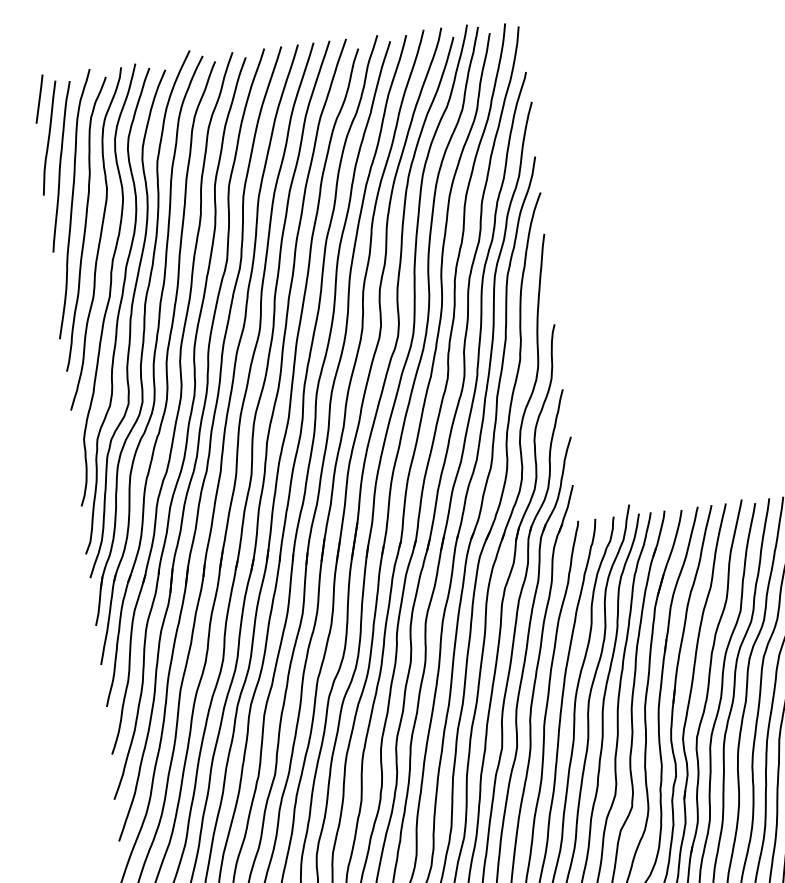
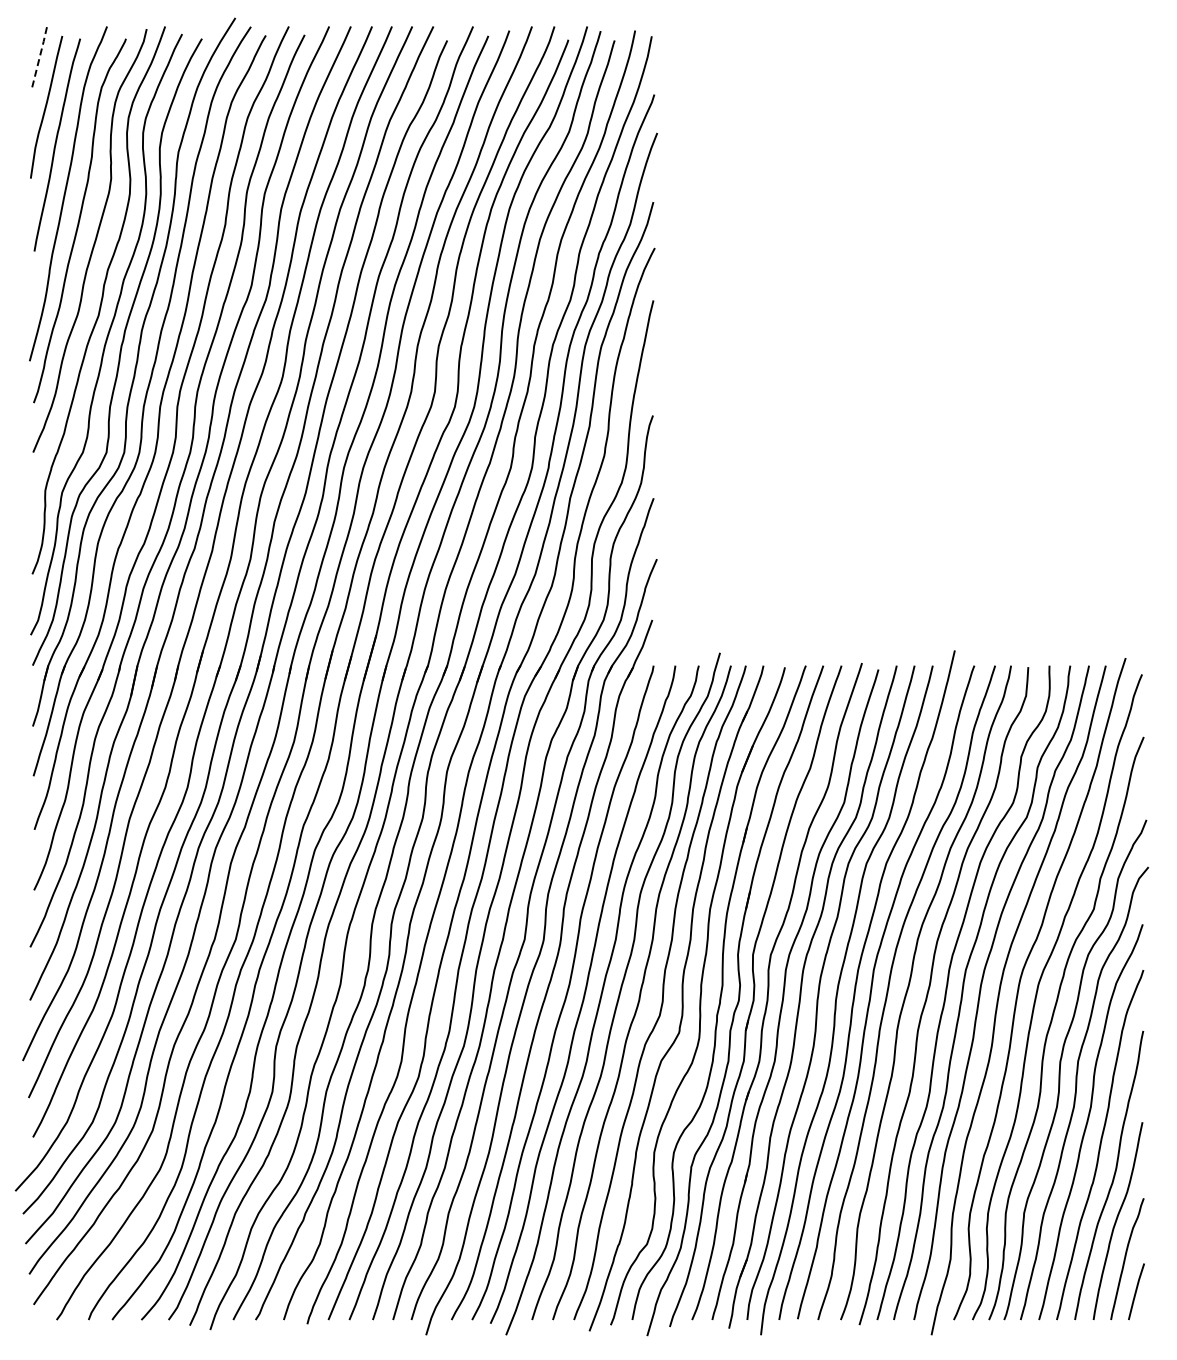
line: (40, 97) -> (40, 55), solid -> dashed

